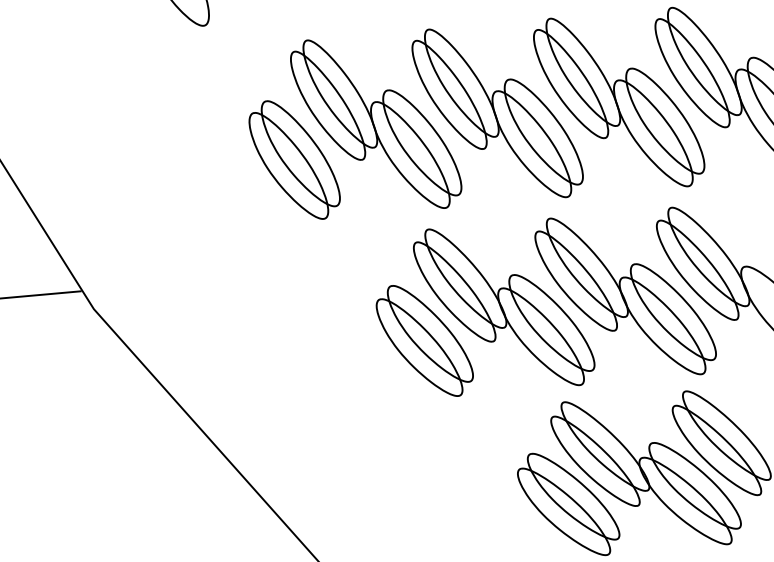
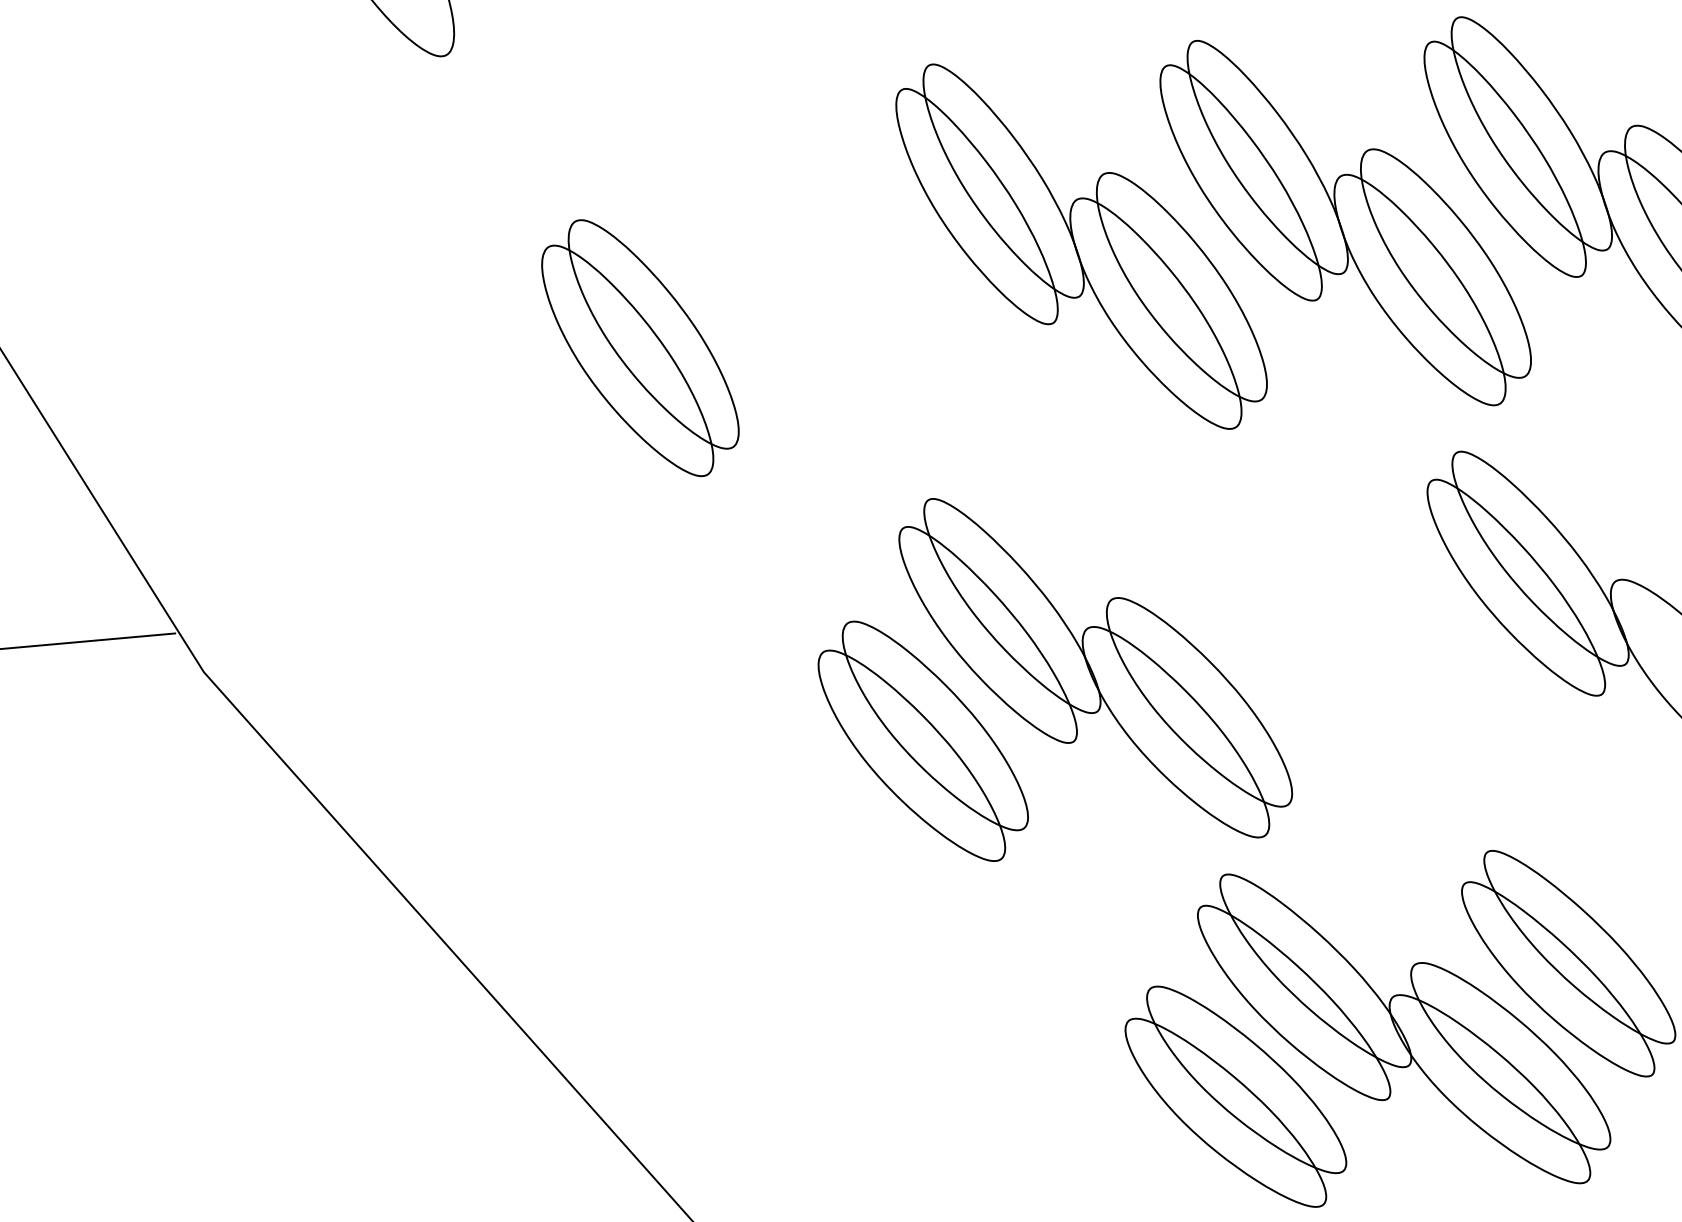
part: (376, 123) -> (818, 268), removed
part: (625, 296) -> (1359, 644), removed

